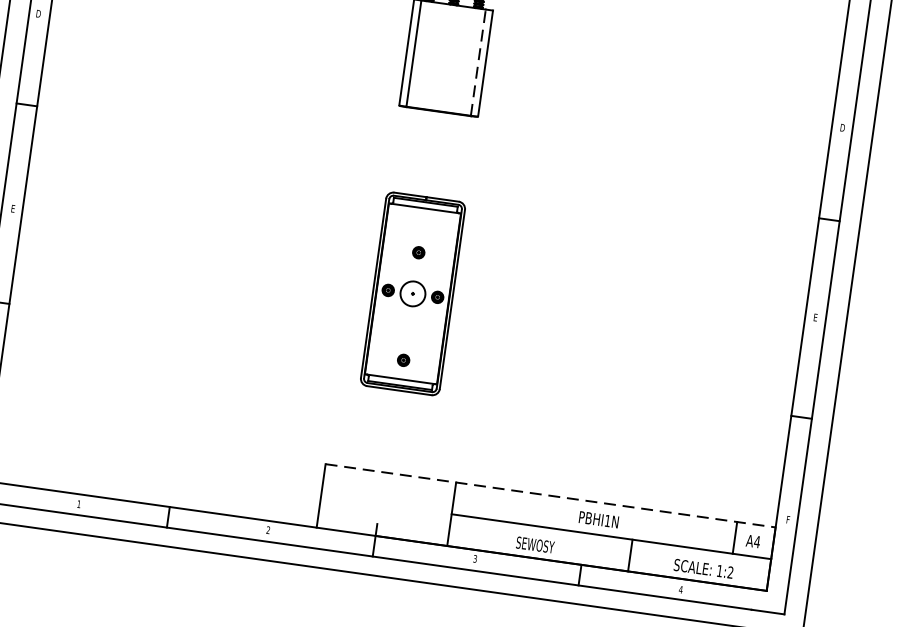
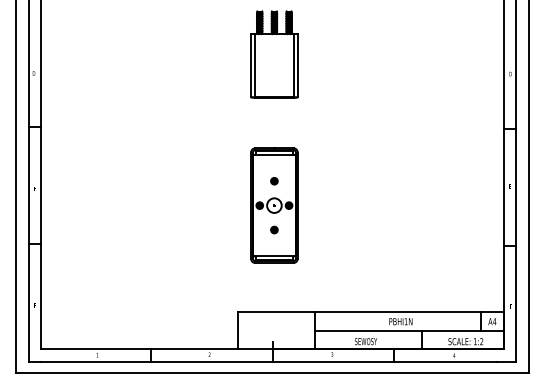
line: (478, 61) -> (293, 65), dashed -> solid
part: (403, 359) -> (274, 229), moved
line: (551, 495) -> (371, 311), dashed -> solid

